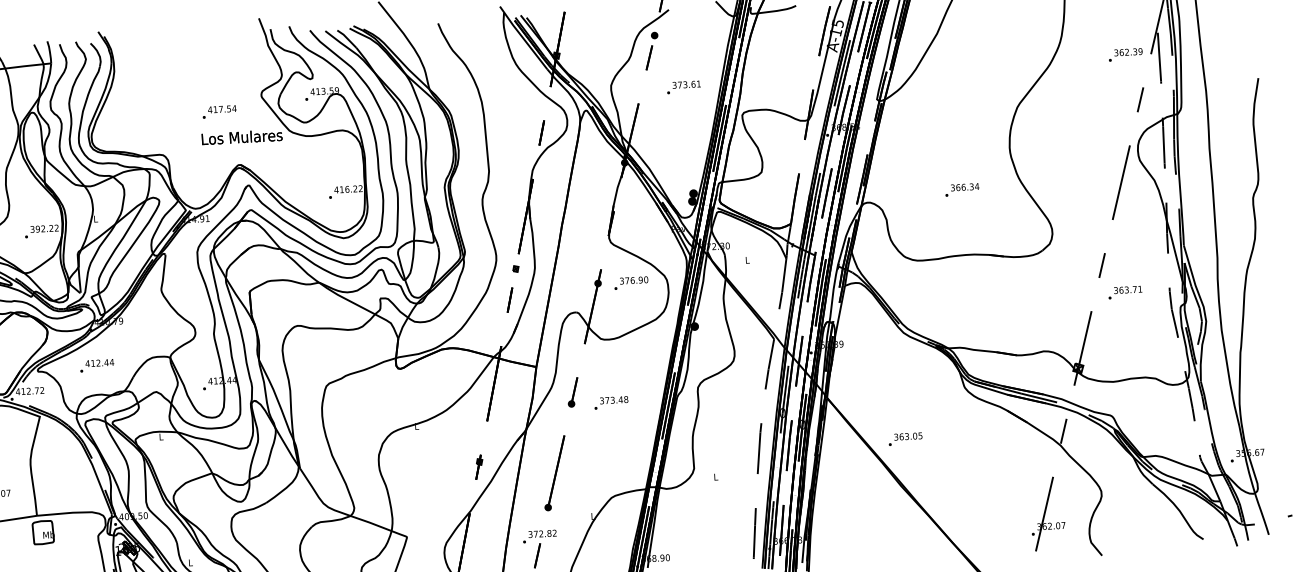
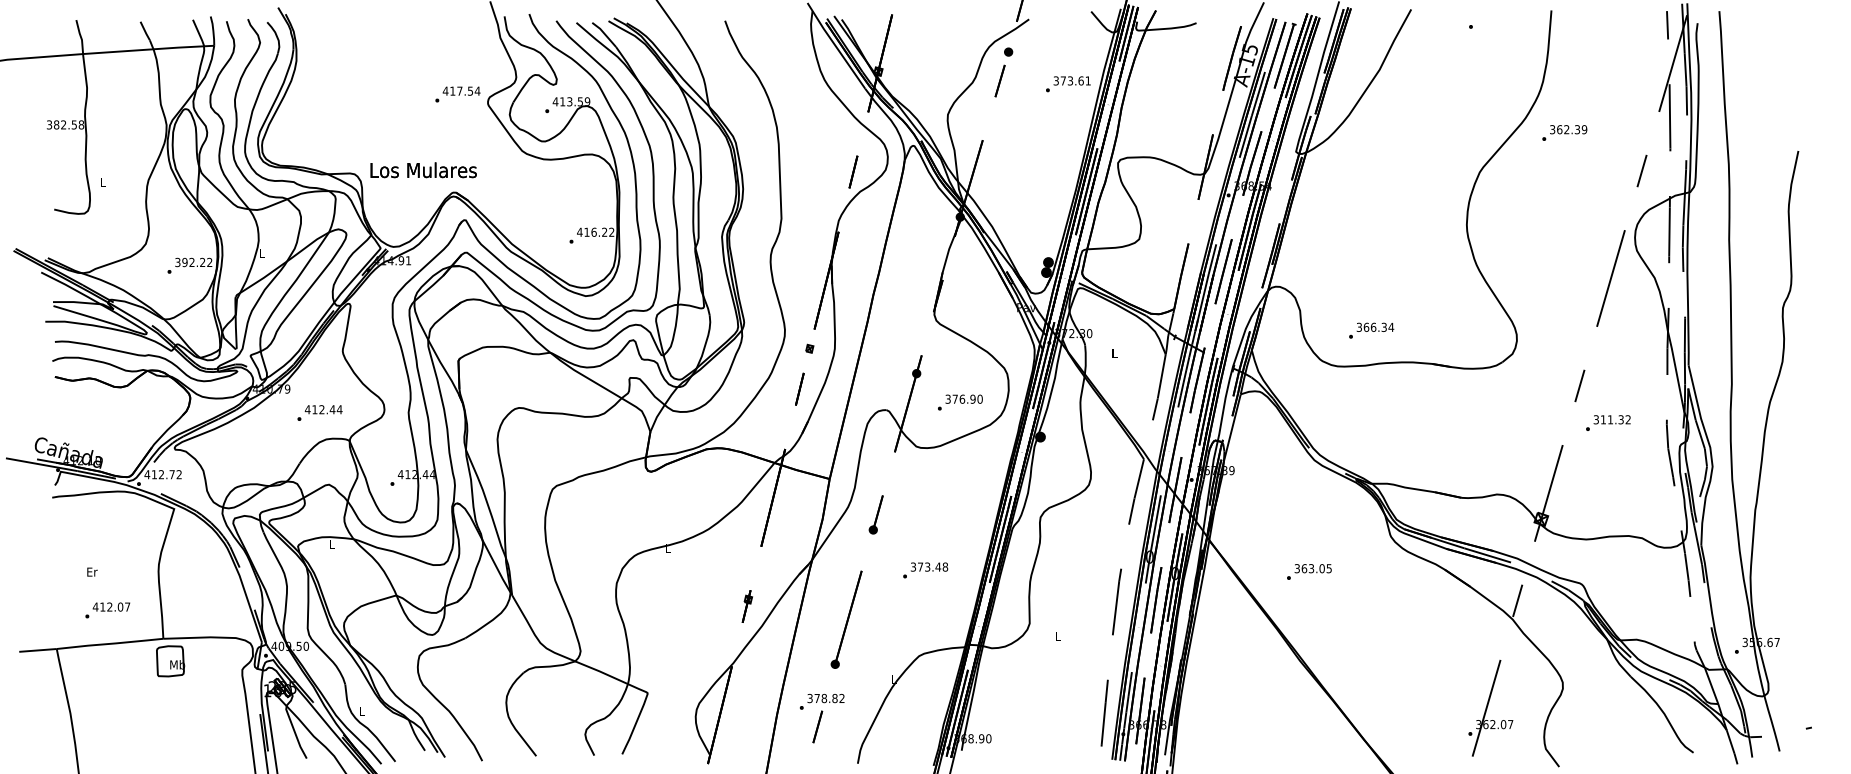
text: (1125, 54) -> (1564, 132), moved
text: (684, 87) -> (1068, 84), moved
text: (219, 111) -> (457, 94), moved
text: (242, 137) -> (423, 170), moved
text: (962, 189) -> (1371, 330), moved
text: (631, 283) -> (960, 402), moved
text: (1130, 289) -> (1615, 419), 363.71 -> 311.32
text: (96, 365) -> (319, 412), moved
text: (611, 402) -> (925, 570), moved
text: (905, 438) -> (1309, 571), moved
text: (541, 533) -> (824, 698), 372.82 -> 378.82

